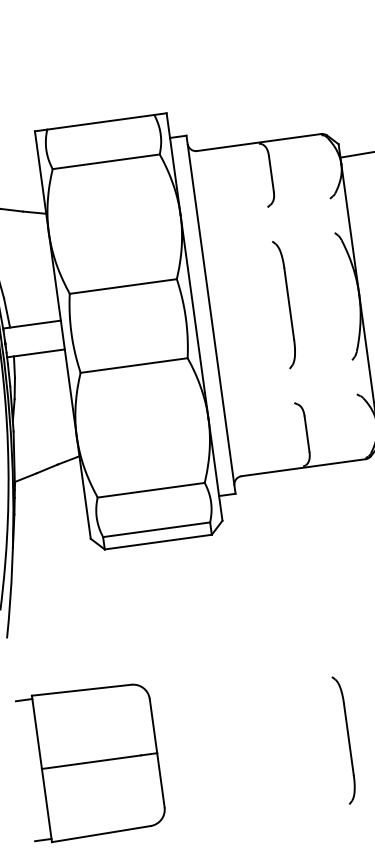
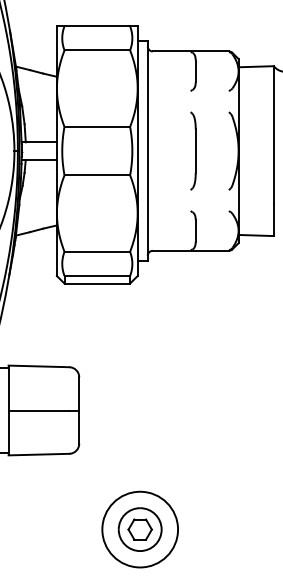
part: (345, 739) -> (193, 417), removed

